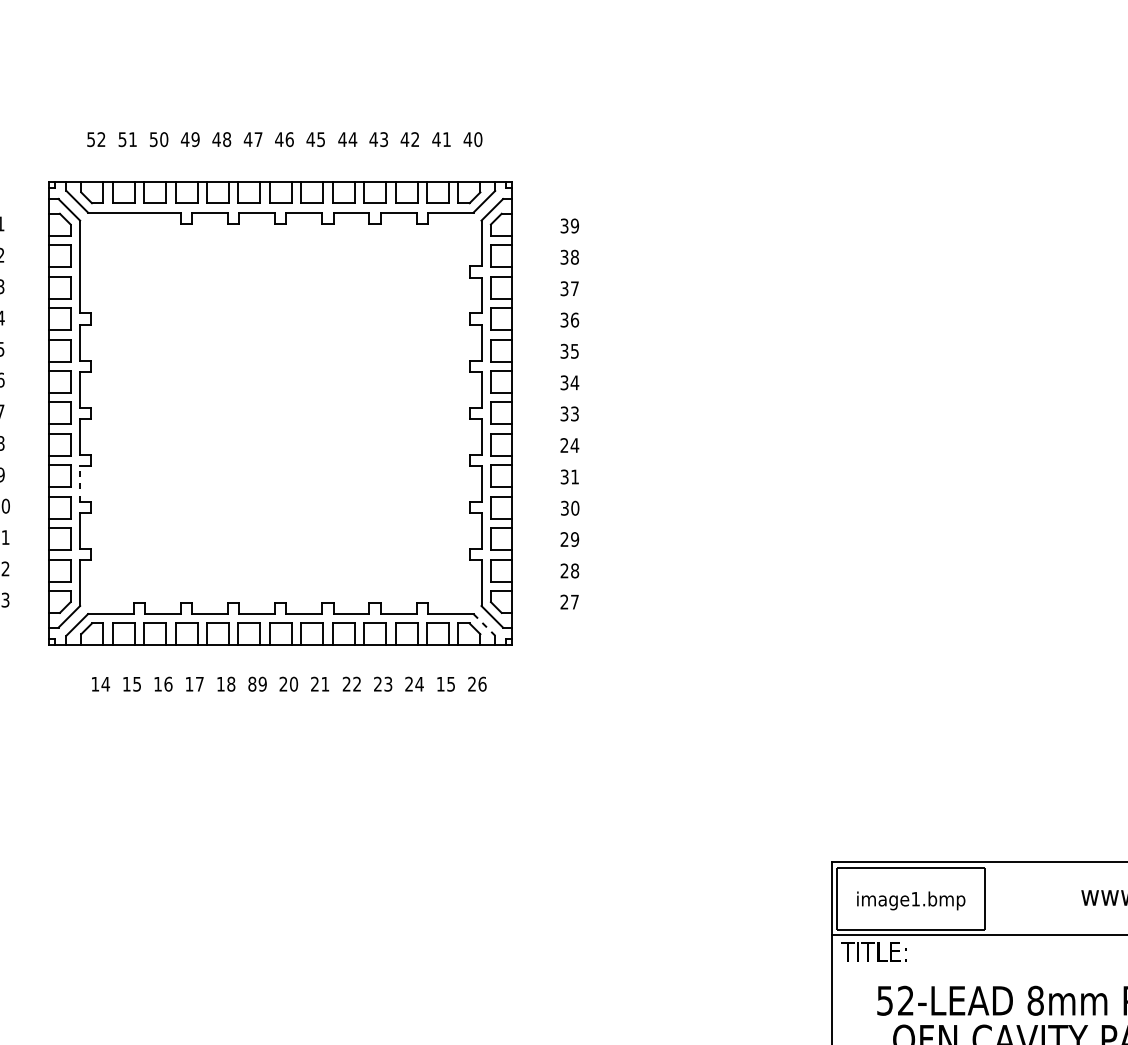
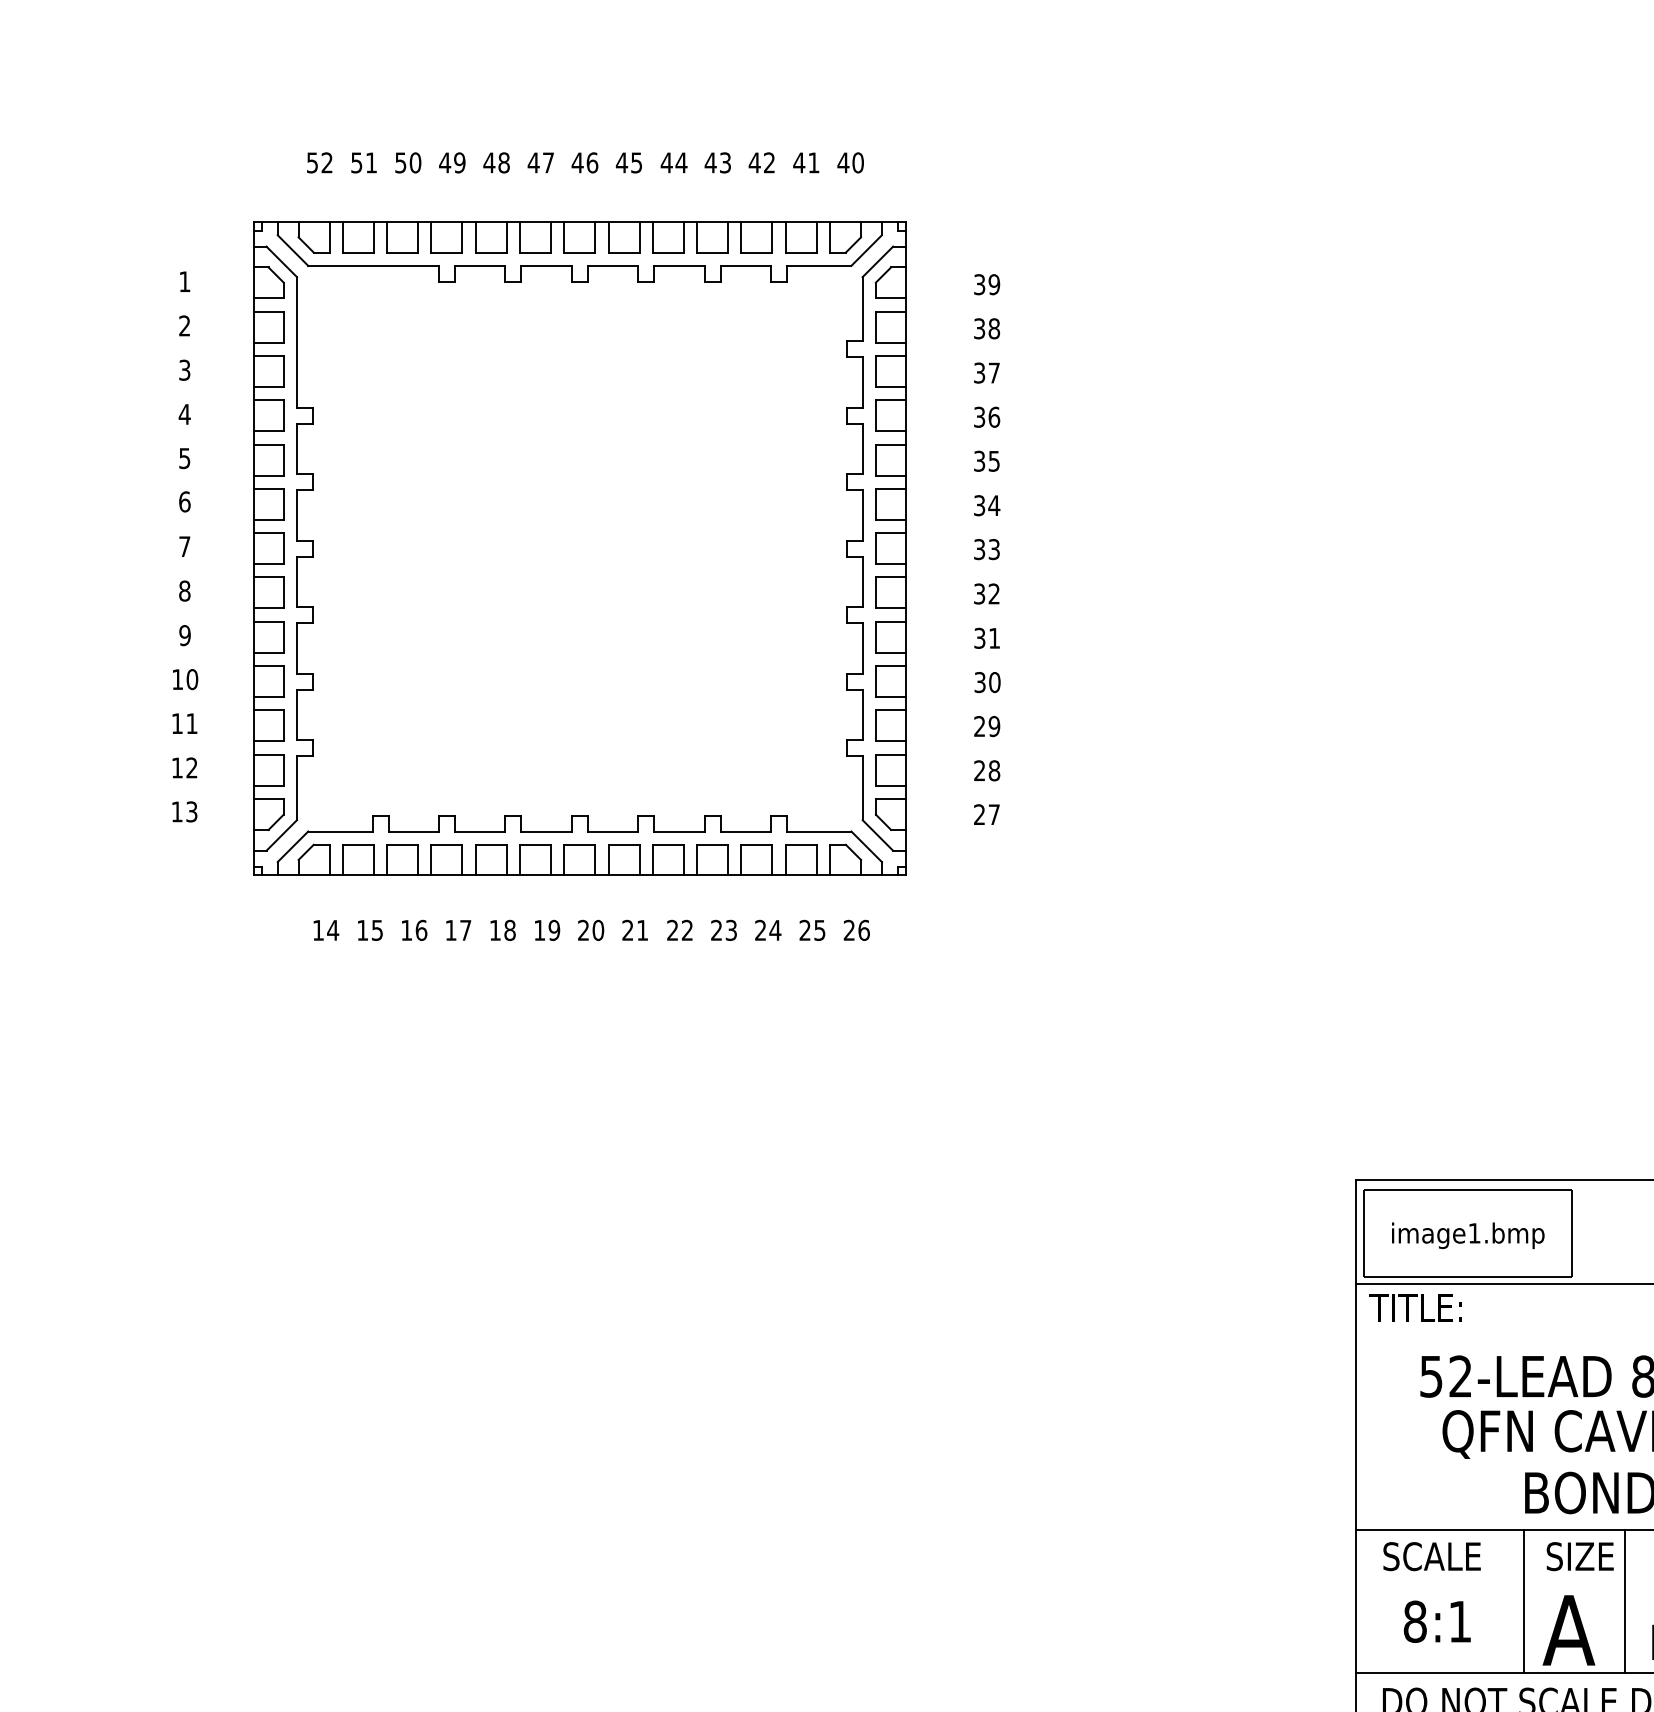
text: (570, 445) -> (987, 593), 24 -> 32
line: (79, 483) -> (296, 647), dashed -> solid
line: (484, 624) -> (866, 846), dashed -> solid
text: (252, 683) -> (539, 929), 89 -> 19
text: (440, 683) -> (804, 929), 15 -> 25

